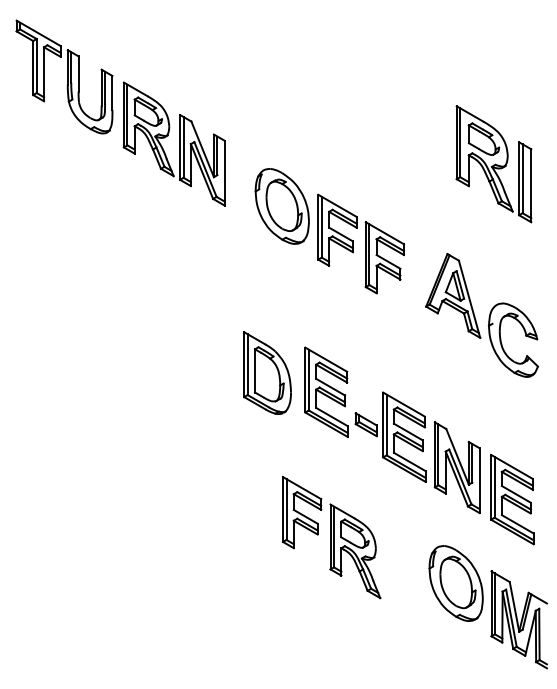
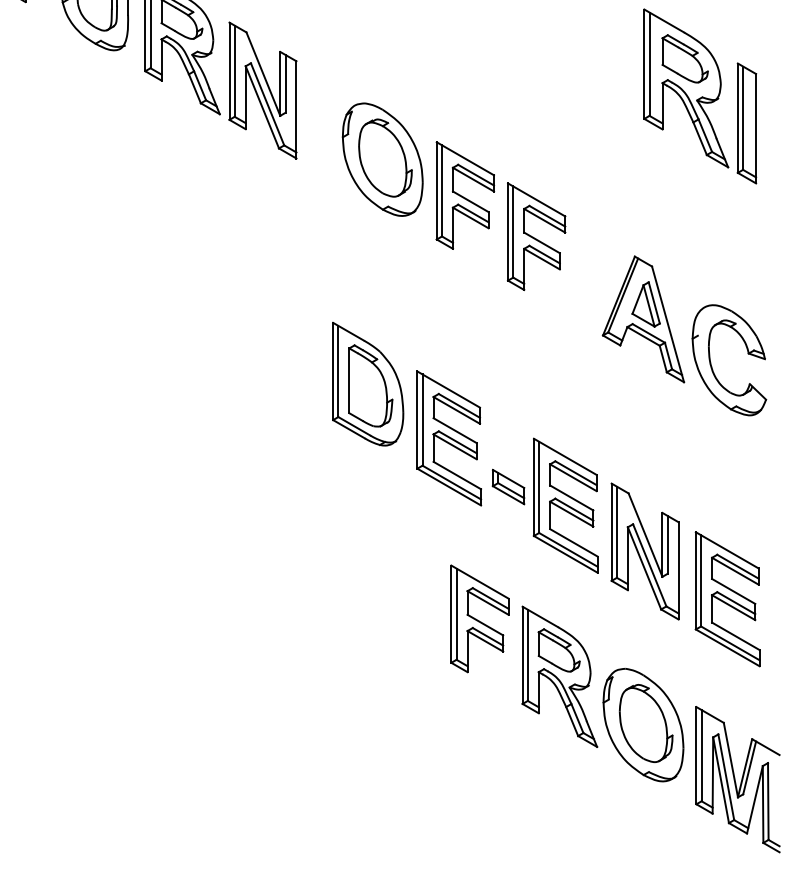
part: (453, 295) -> (643, 318), moved
part: (267, 372) -> (368, 383), moved
part: (331, 537) -> (524, 656), moved

